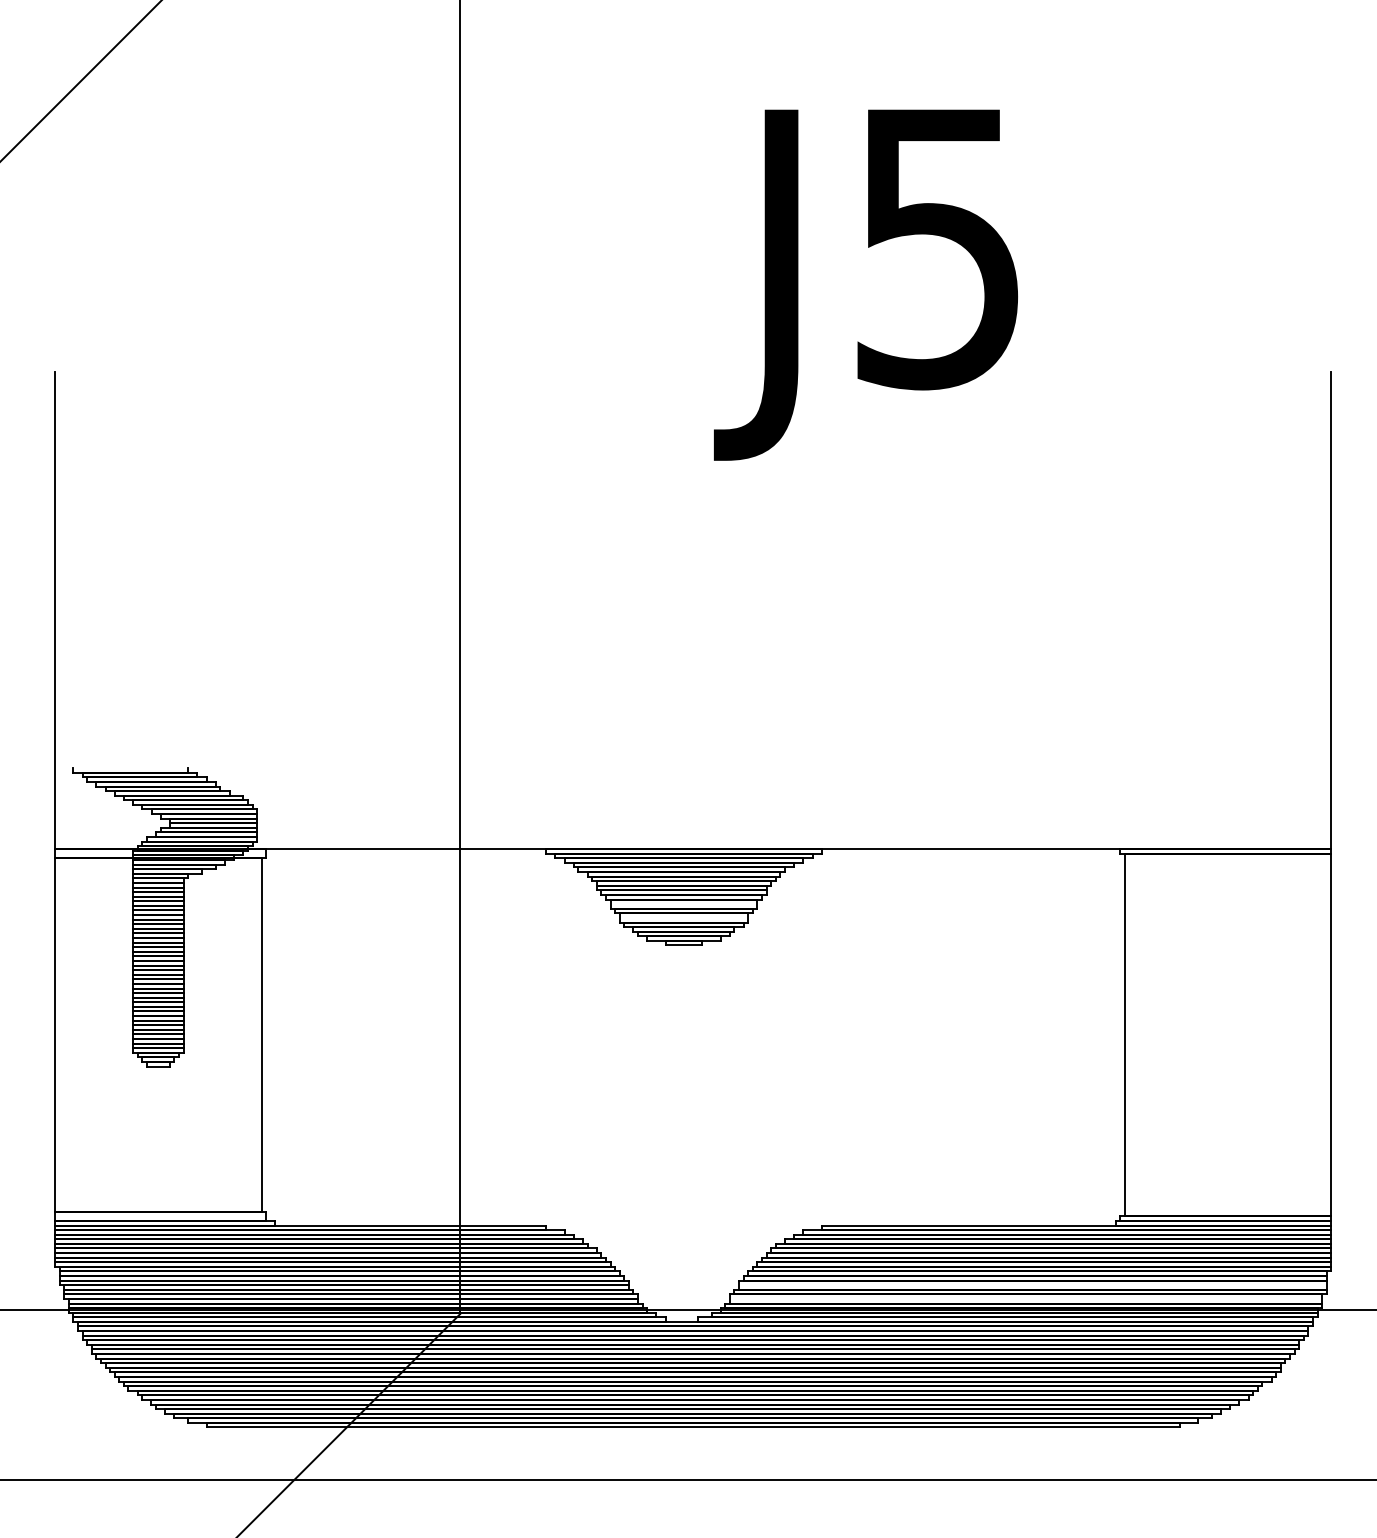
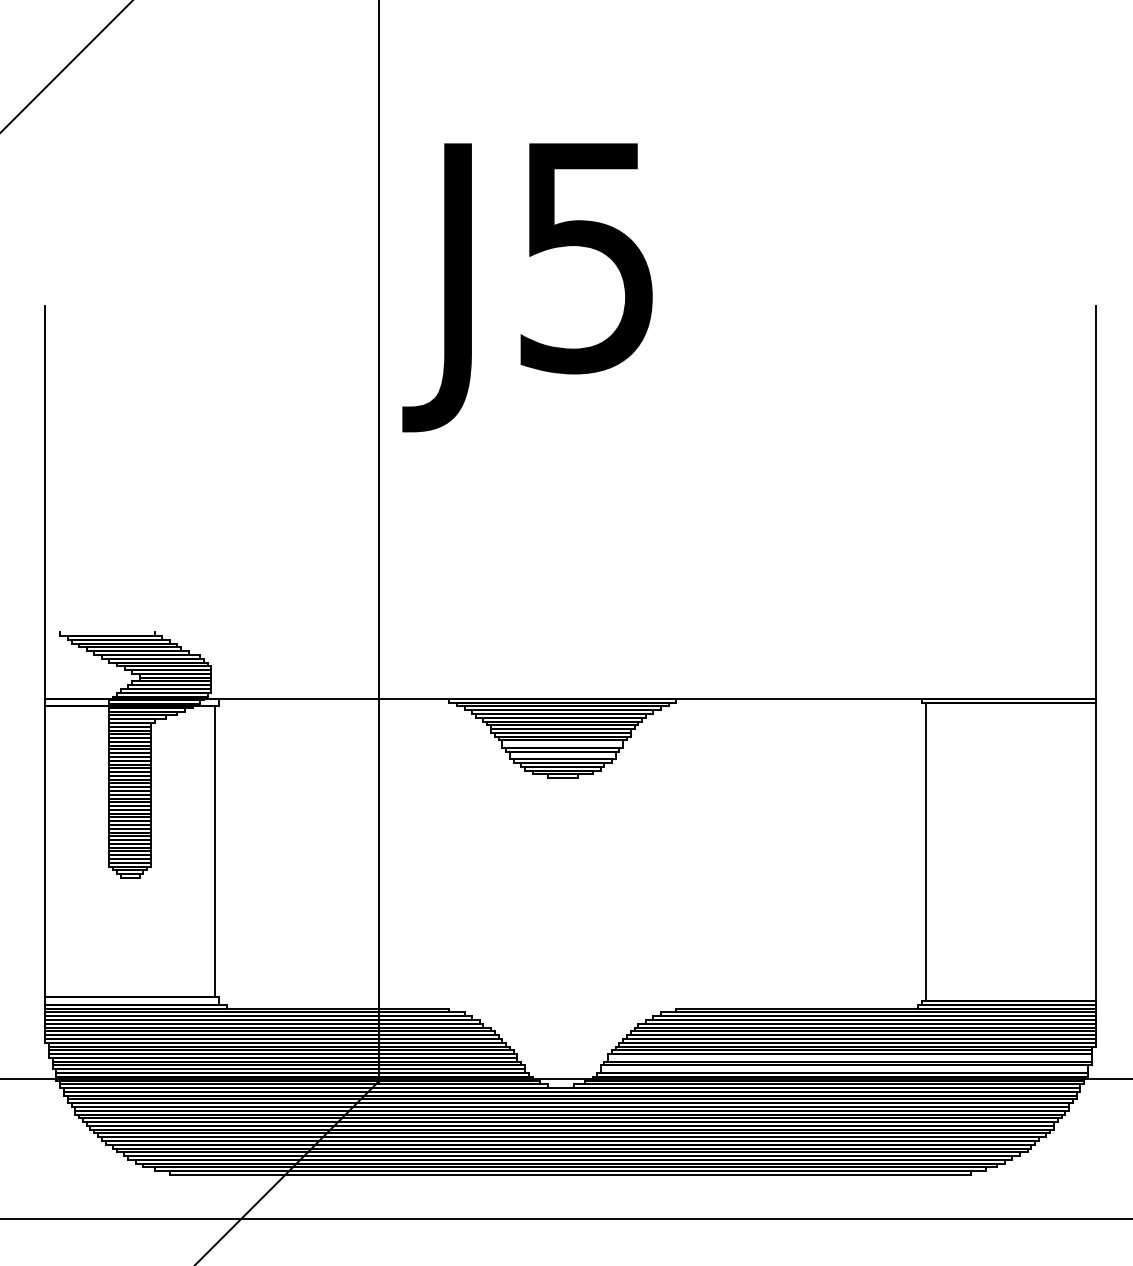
text: (865, 284) -> (527, 287), moved

